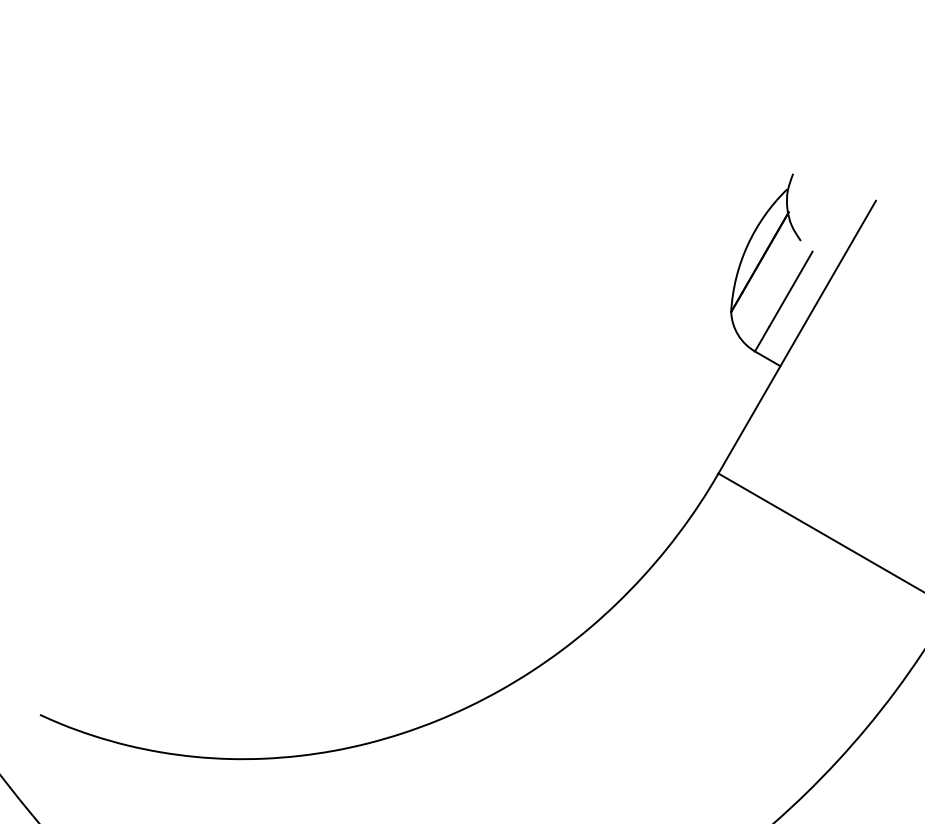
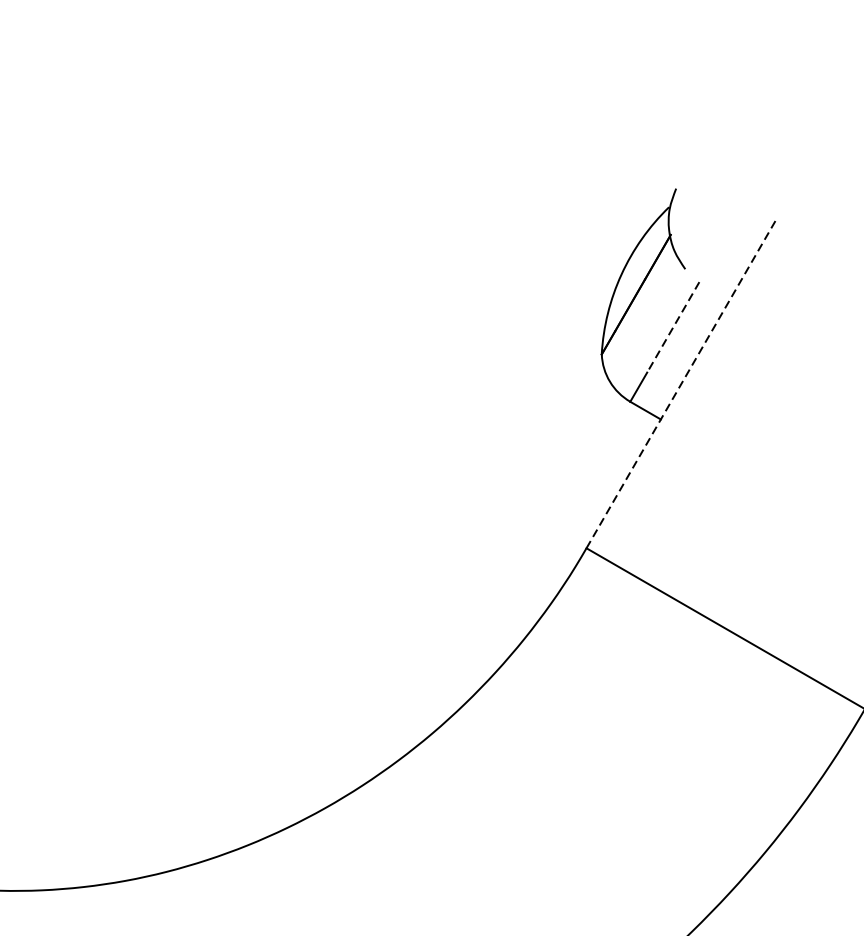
line: (790, 289) -> (672, 327), solid -> dashed
line: (796, 337) -> (680, 385), solid -> dashed

